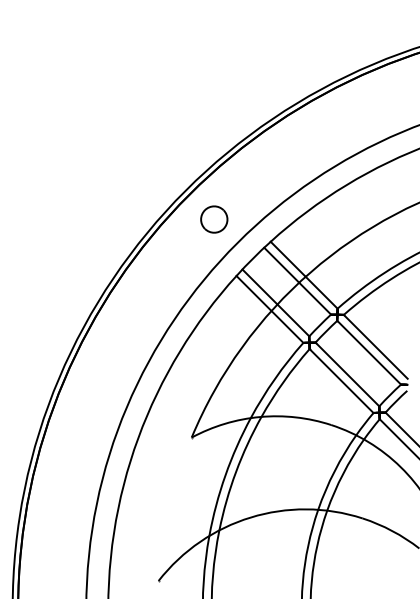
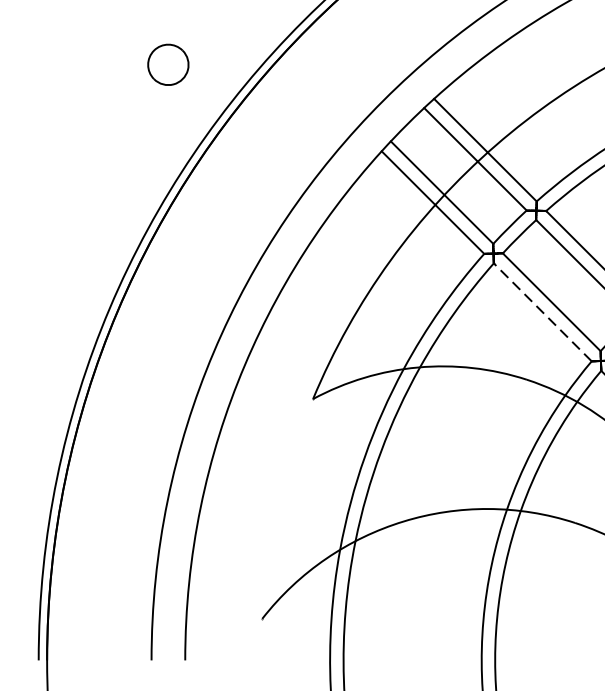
part: (214, 219) -> (168, 64), moved
line: (341, 380) -> (542, 311), solid -> dashed

